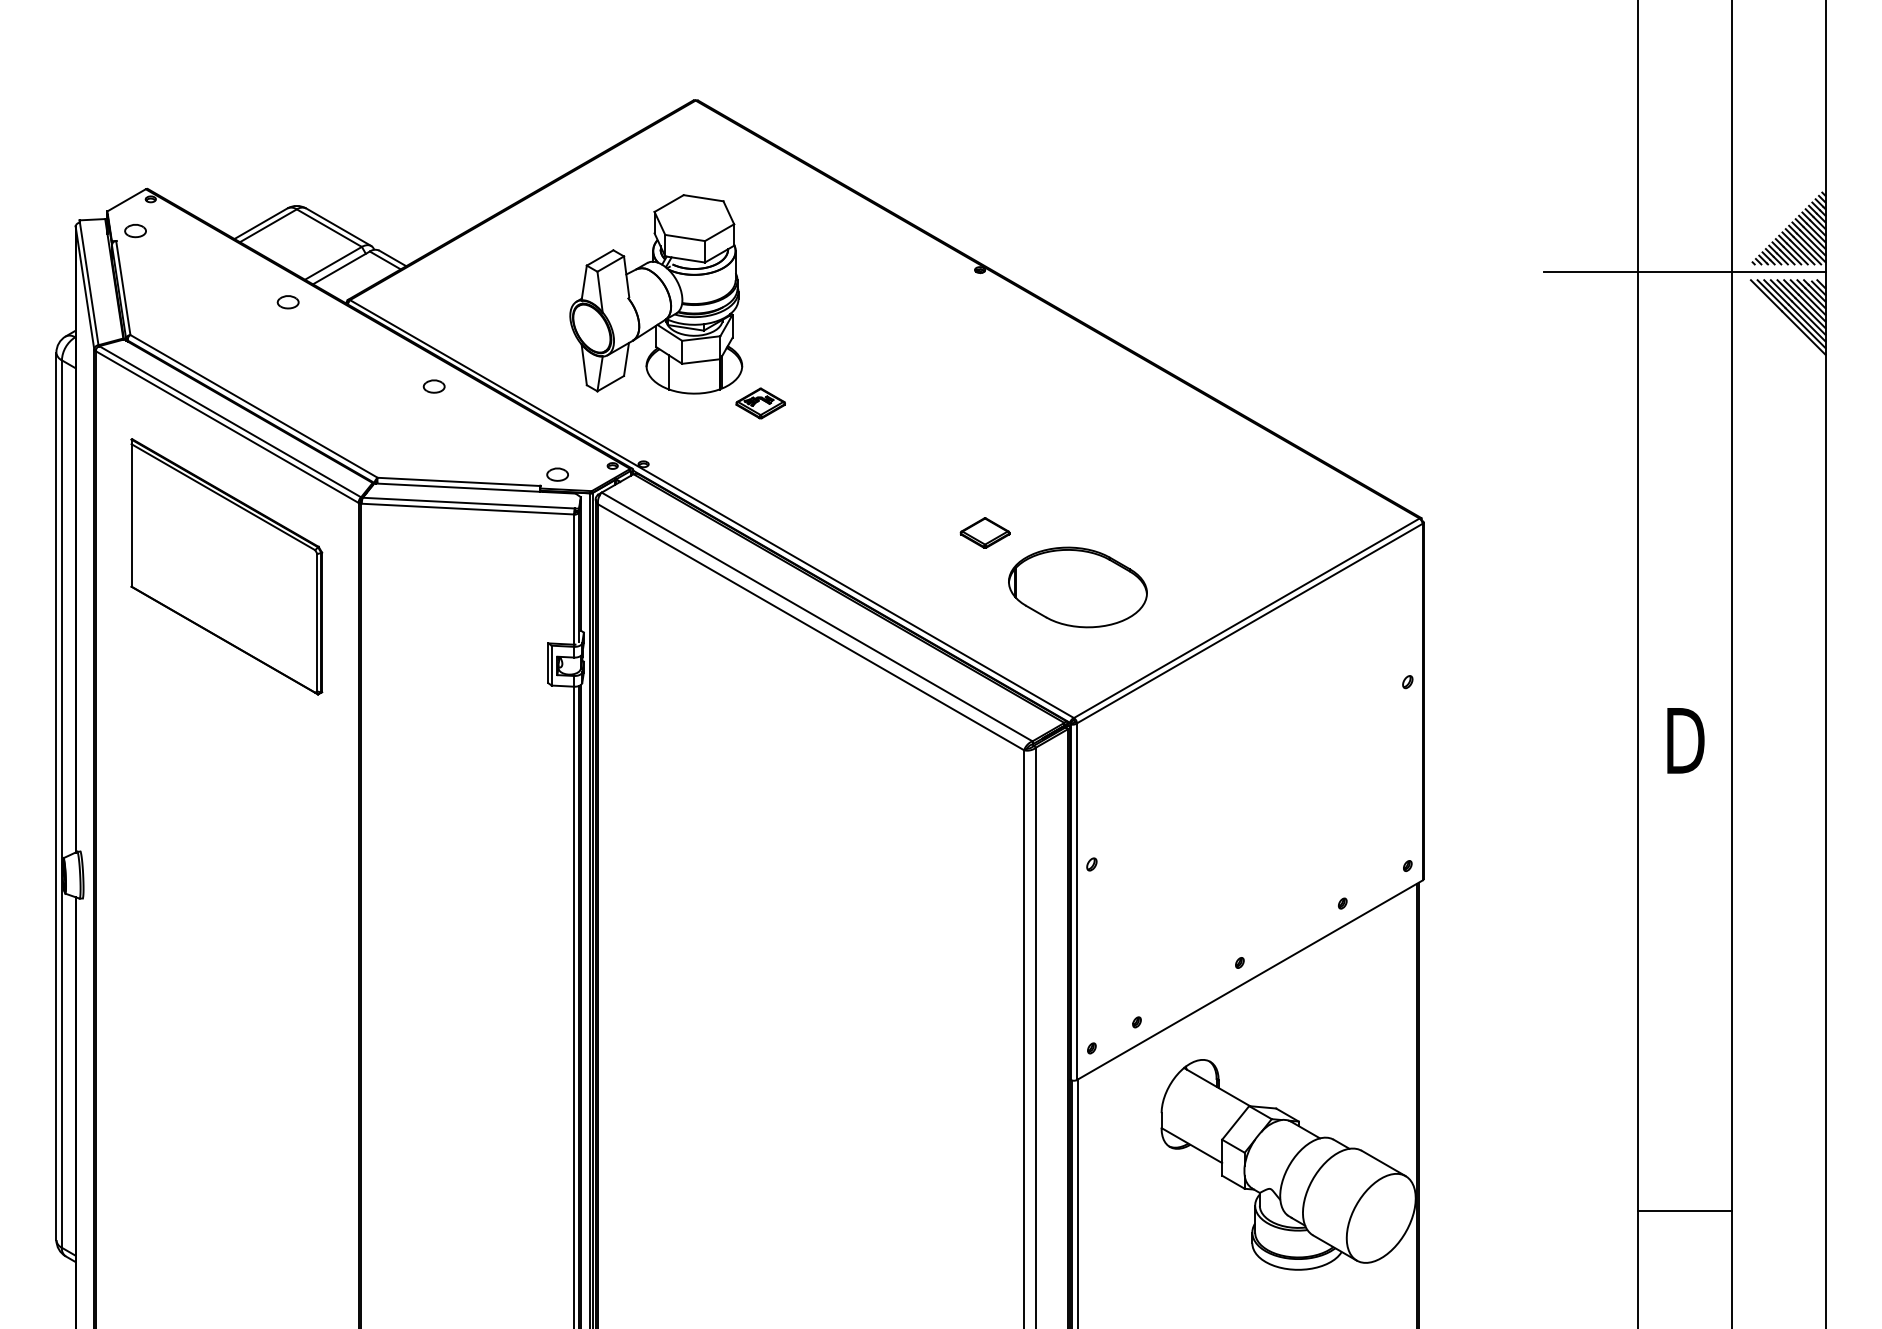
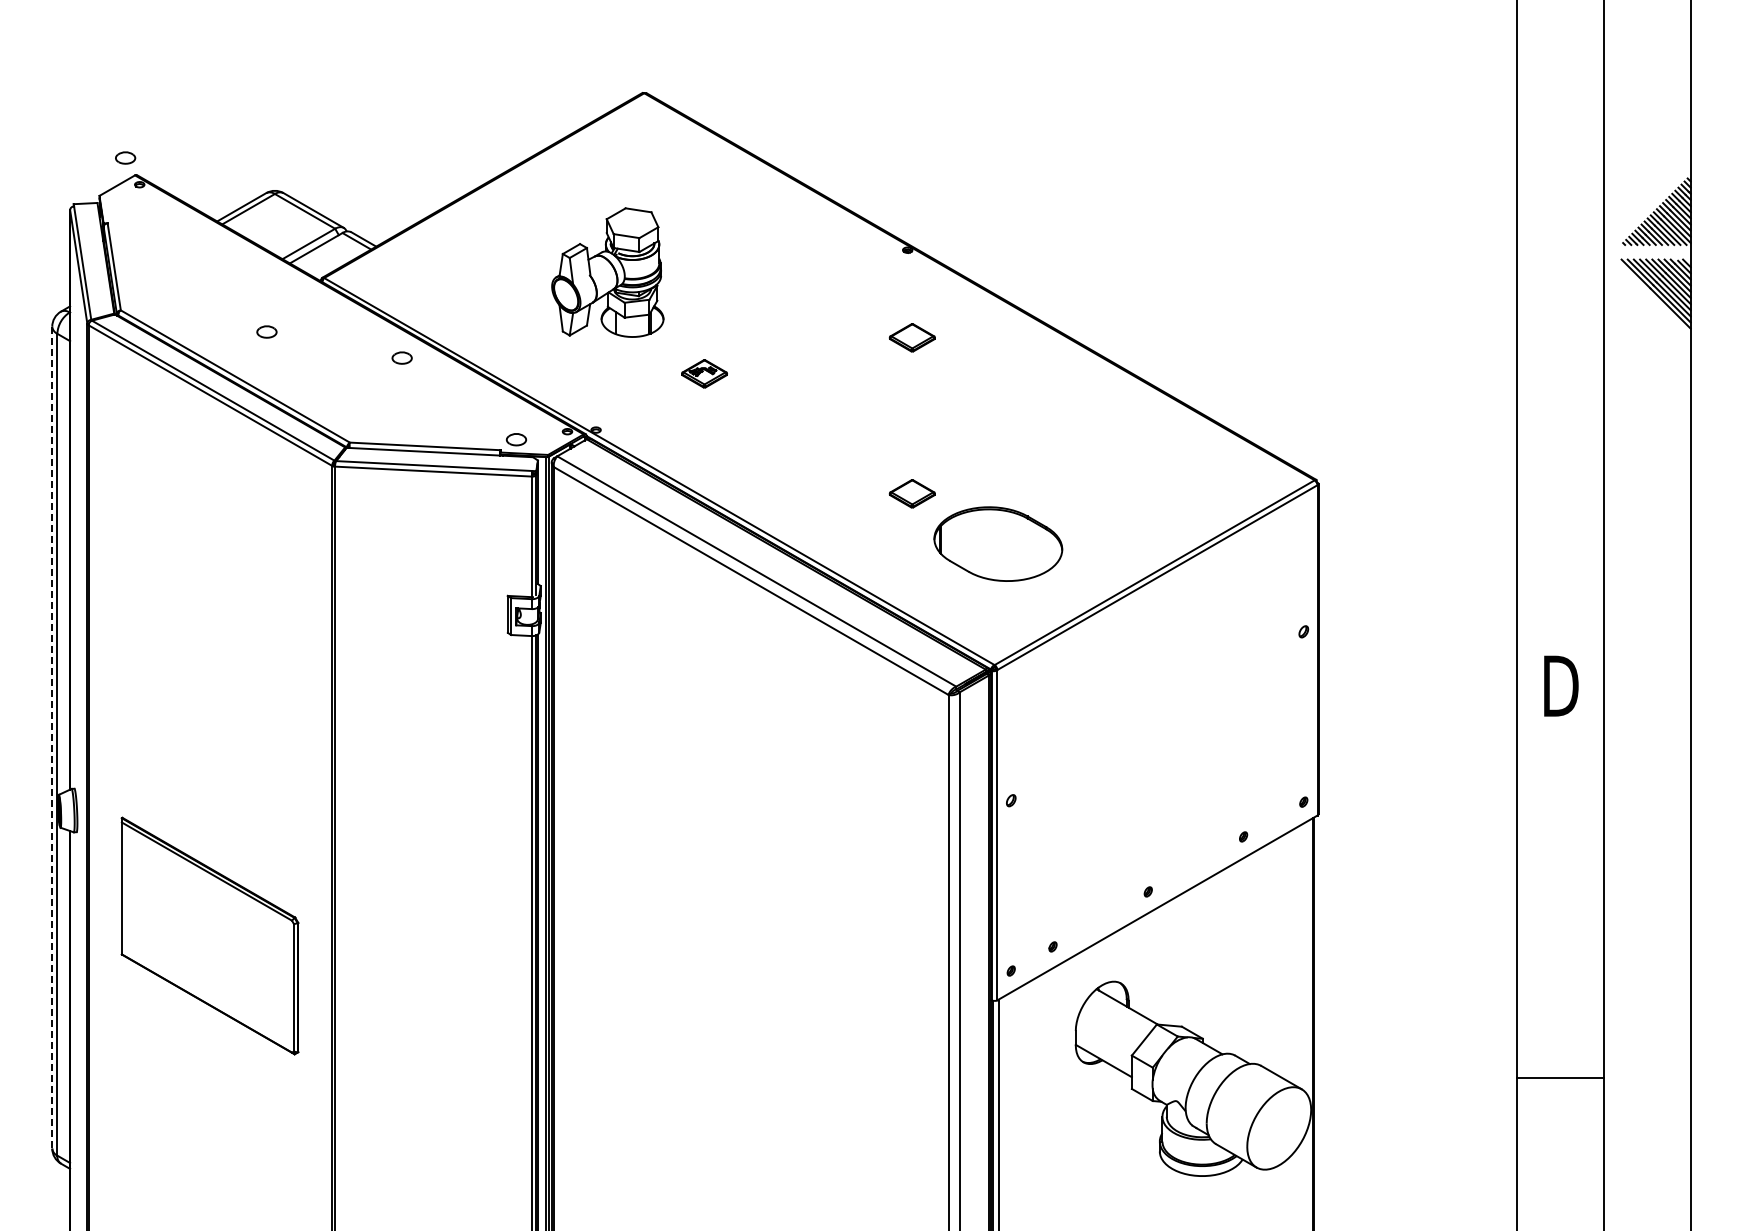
part: (135, 230) -> (125, 157), moved
line: (1683, 272) -> (1559, 252), removed
part: (655, 294) -> (607, 272), size x0.7
part: (287, 301) -> (266, 331), moved
part: (984, 364) -> (911, 337), added
part: (226, 566) -> (209, 935), moved
line: (56, 796) -> (52, 737), solid -> dashed
line: (1683, 1210) -> (1559, 1078), moved

